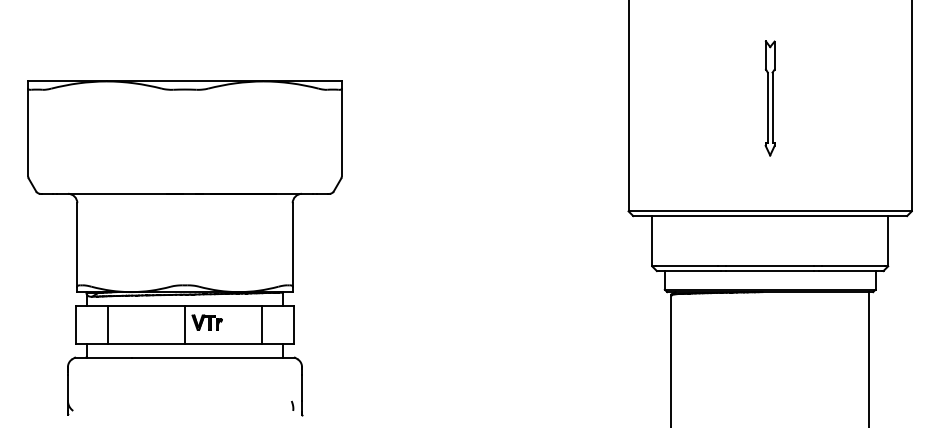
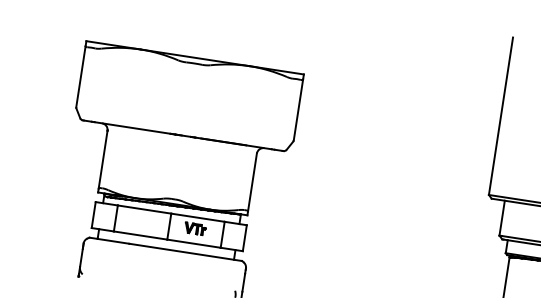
part: (206, 322) -> (194, 228), moved

